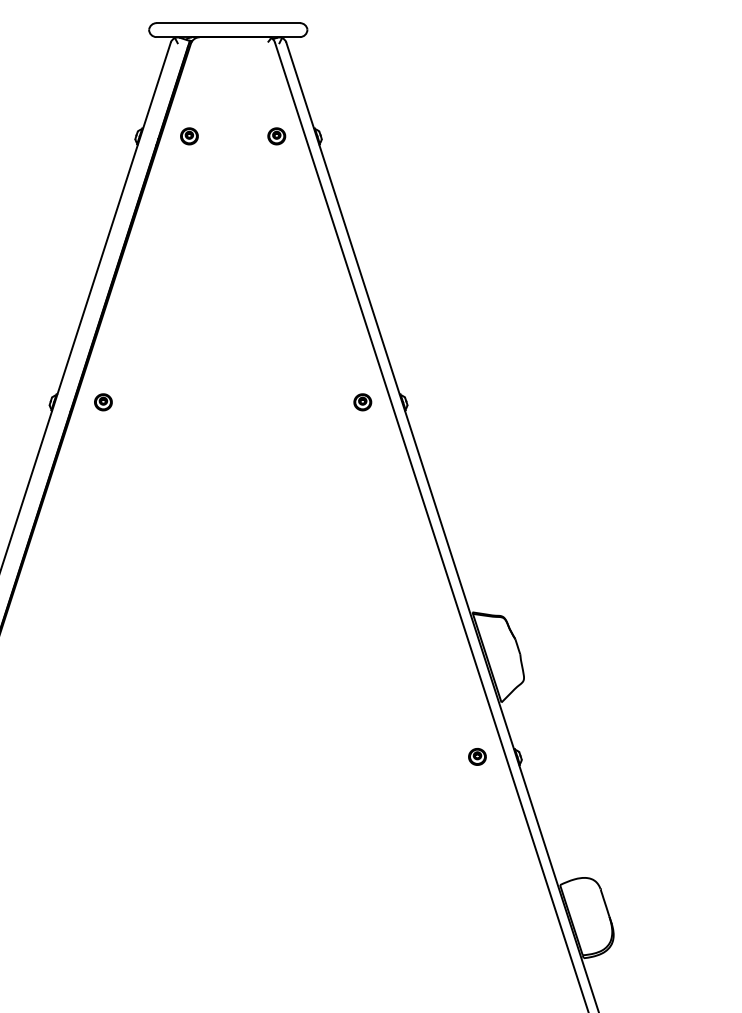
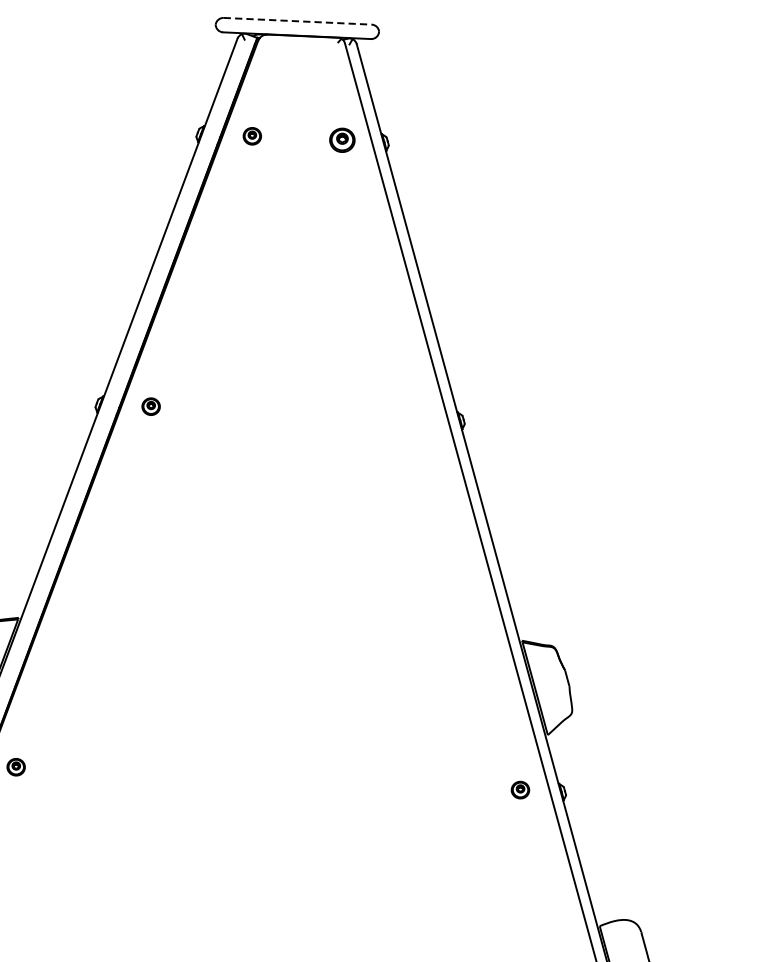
line: (228, 23) -> (297, 21), solid -> dashed
part: (276, 136) -> (342, 140), size x1.4
part: (362, 402) -> (418, 419), removed

